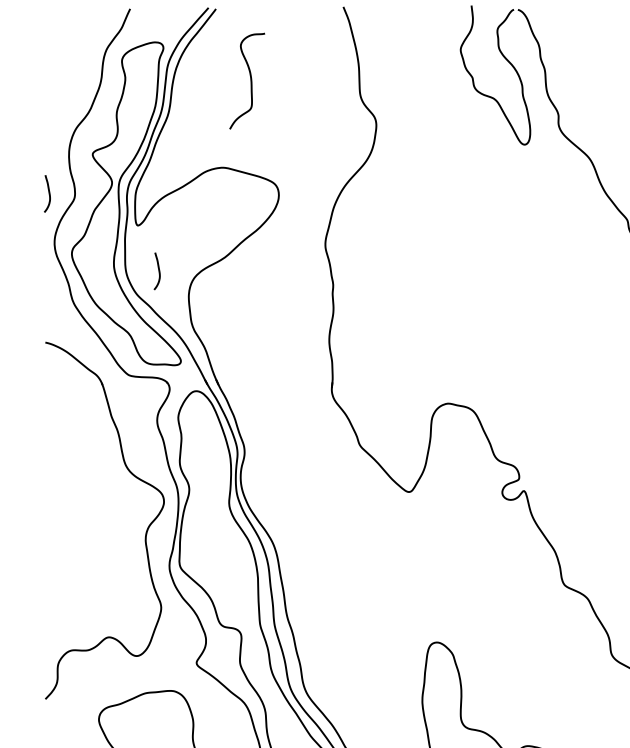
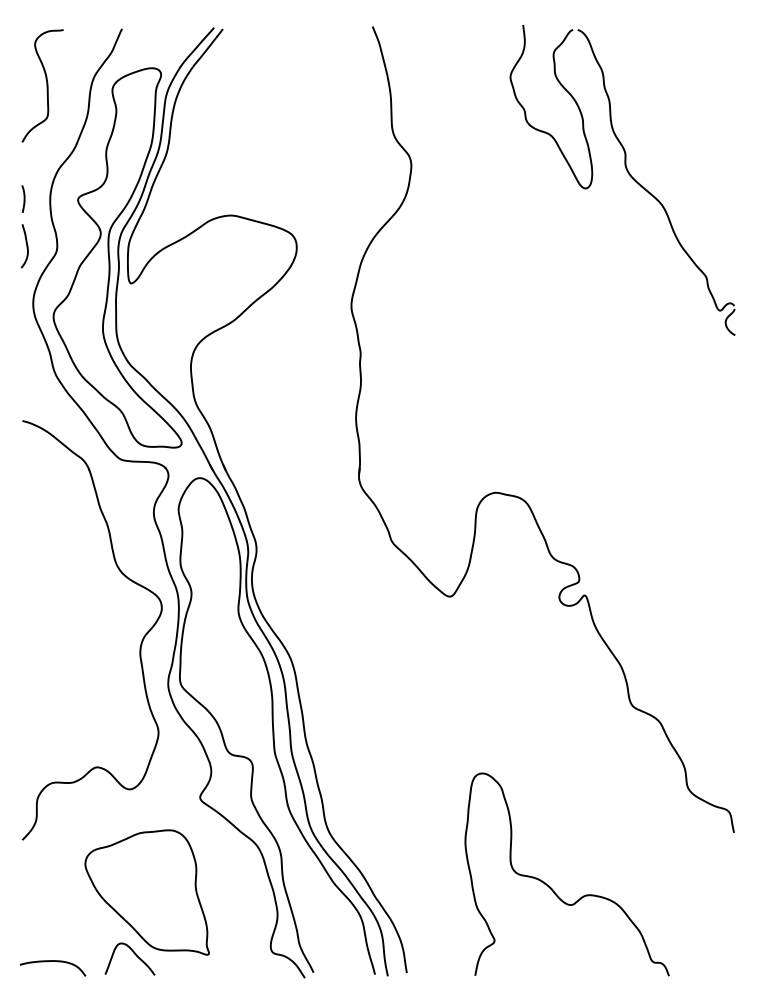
curve: (250, 80) -> (46, 85), moved
curve: (46, 153) -> (23, 198), added
curve: (158, 271) -> (155, 337), removed

